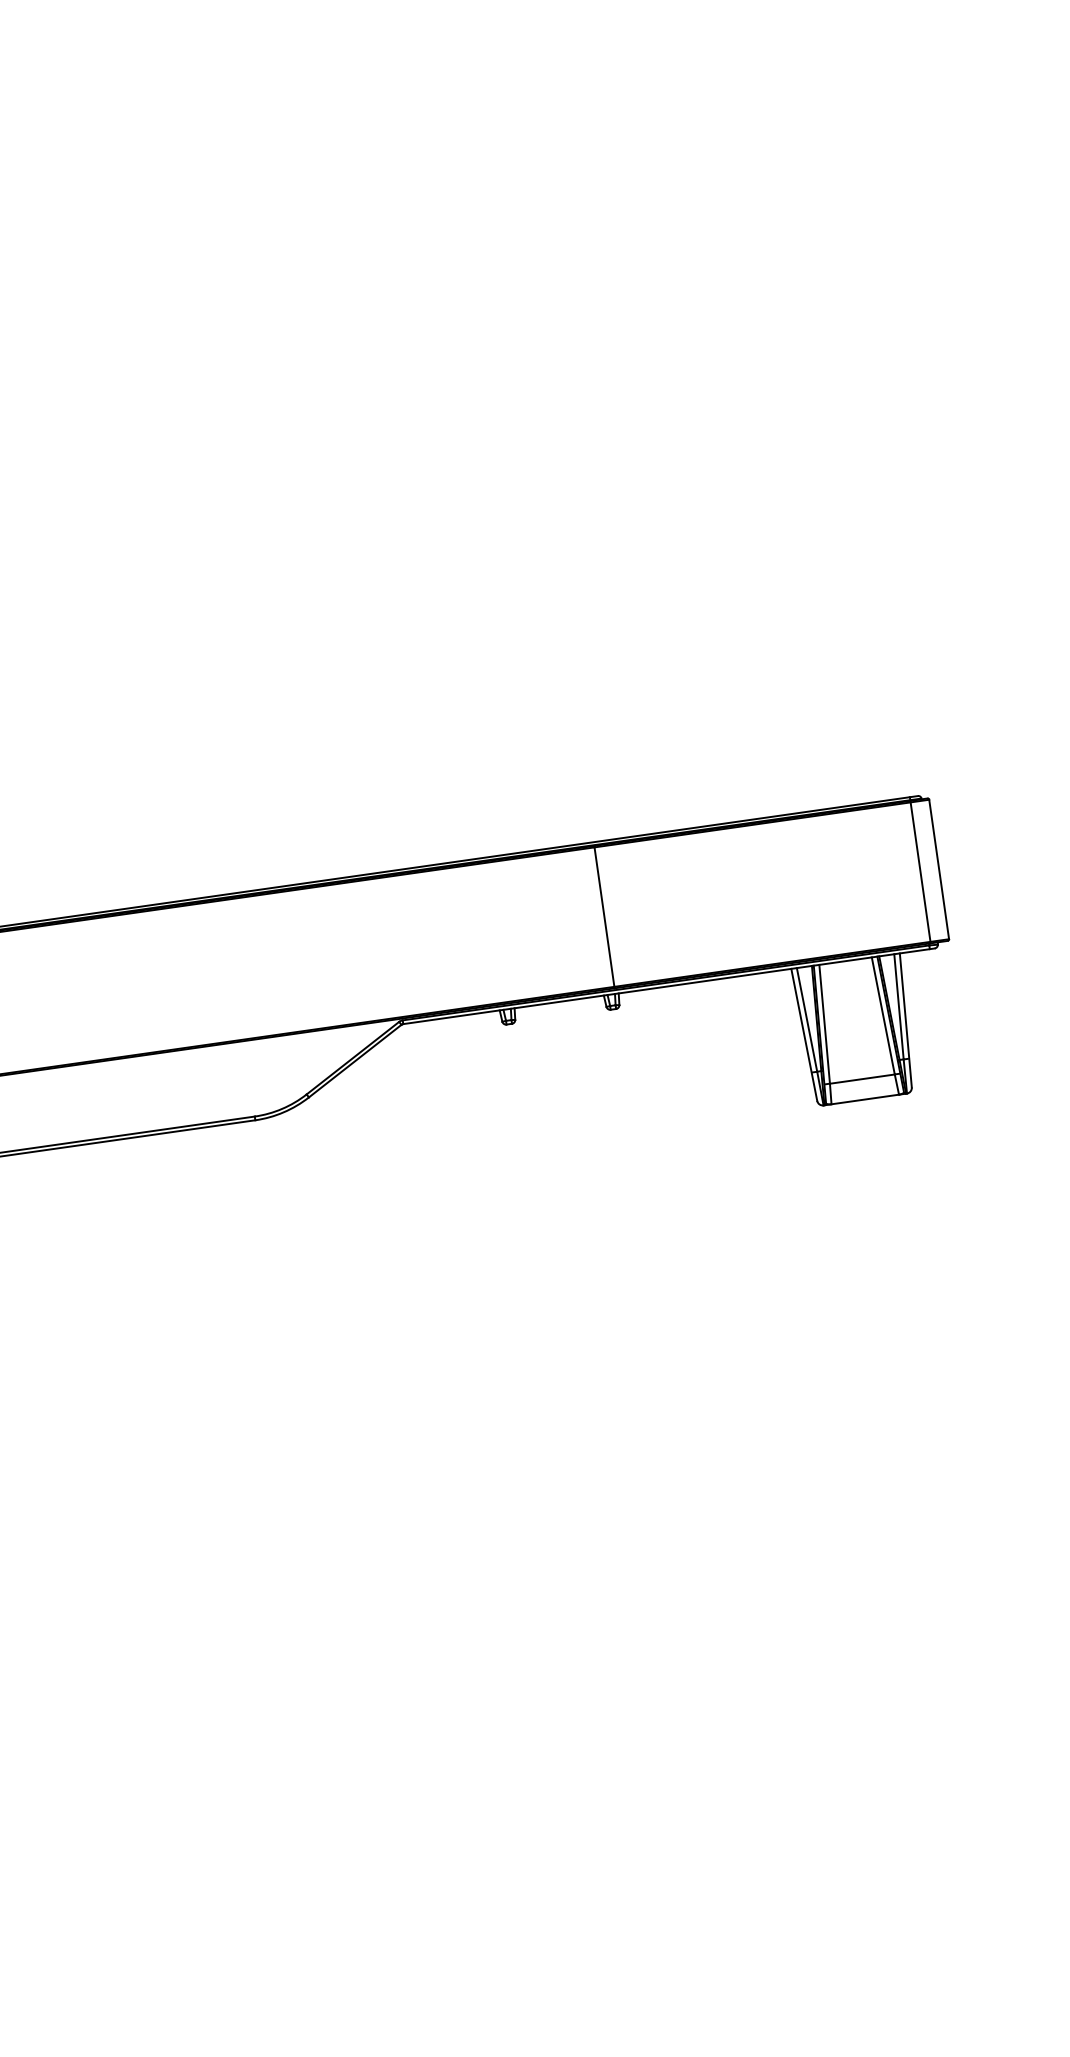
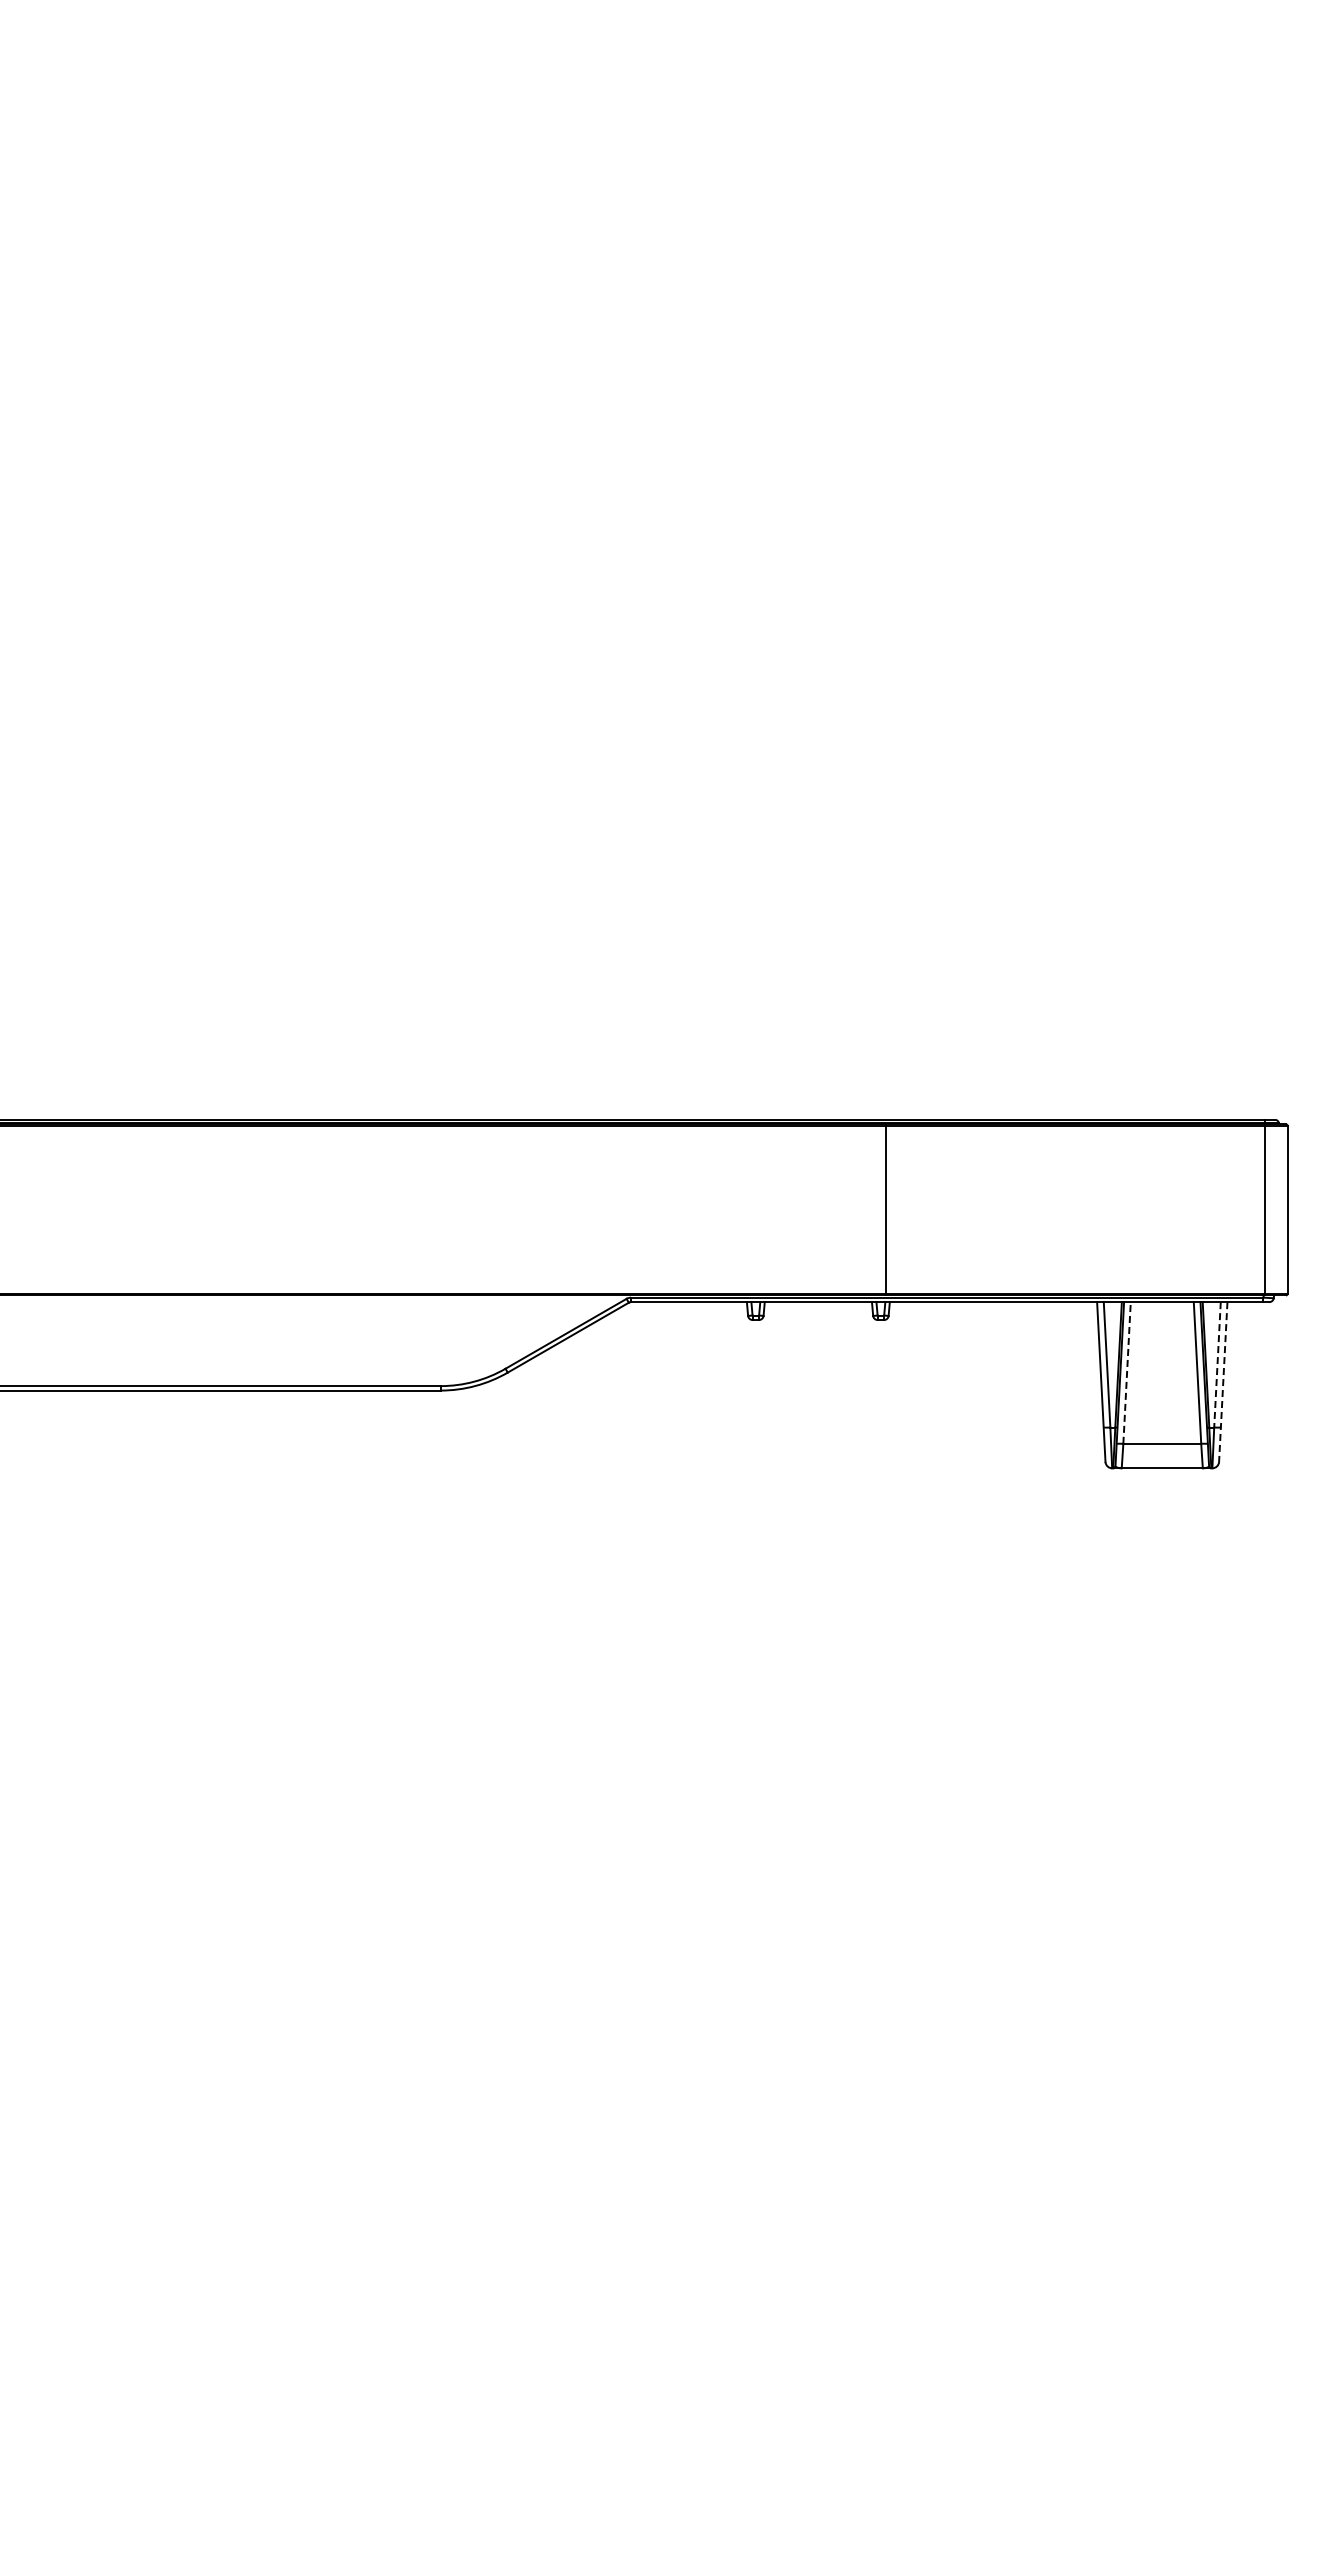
line: (898, 1006) -> (1217, 1364), solid -> dashed
line: (906, 1020) -> (1223, 1382), solid -> dashed
line: (824, 1023) -> (1127, 1372), solid -> dashed

